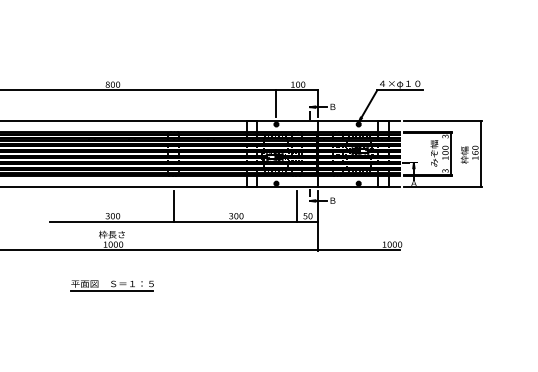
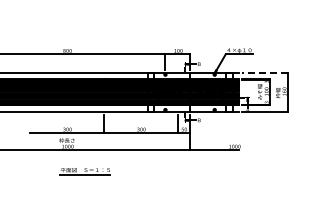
line: (441, 120) -> (264, 72), solid -> dashed
part: (111, 286) -> (84, 171), moved

